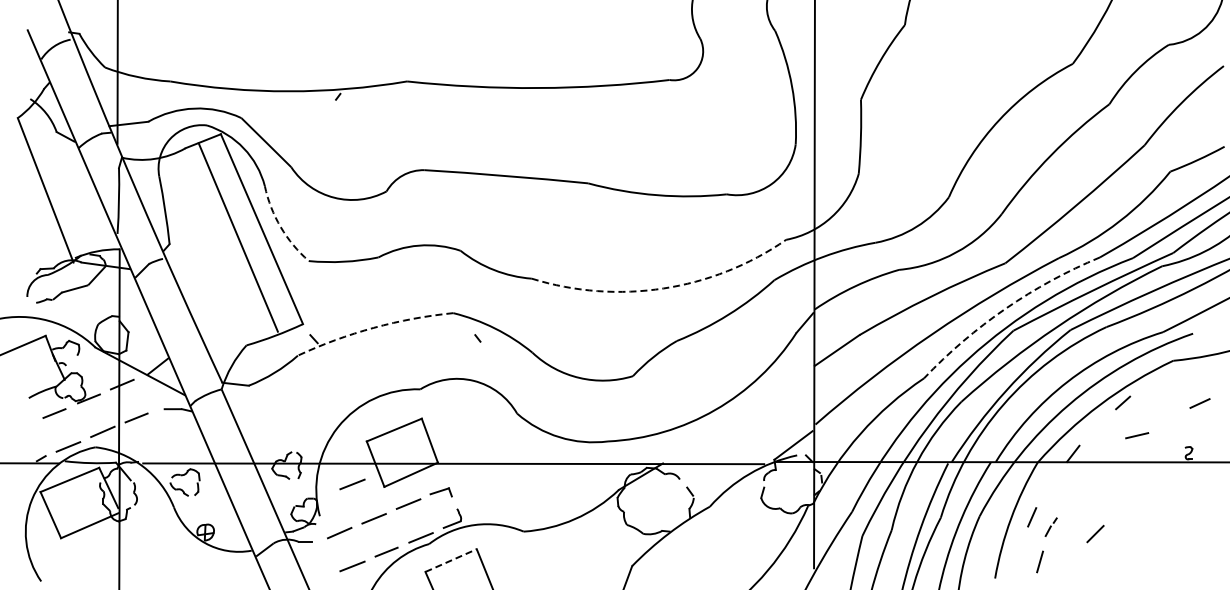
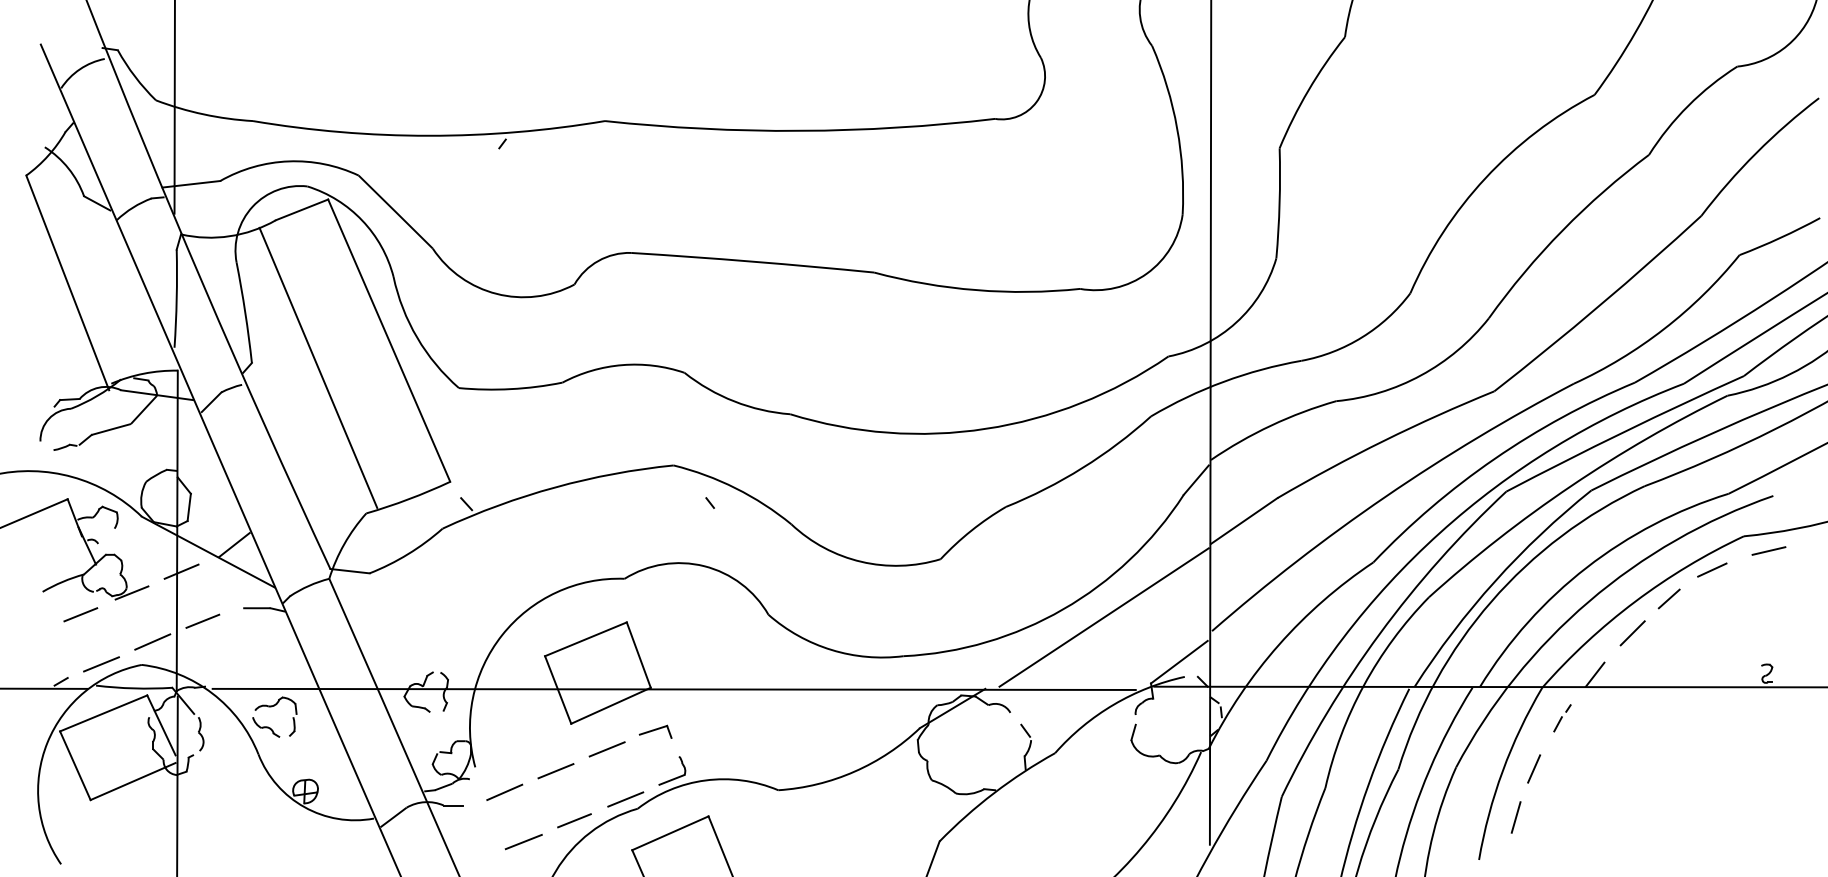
arc: (280, 227) -> (416, 338), dashed -> solid
line: (237, 237) -> (317, 367), moved
arc: (663, 288) -> (986, 428), dashed -> solid
arc: (1005, 308) -> (1494, 458), dashed -> solid
arc: (373, 327) -> (555, 486), dashed -> solid
line: (1199, 403) -> (1711, 570), moved
line: (742, 414) -> (1103, 616), added
line: (1137, 435) -> (1769, 550), moved
line: (352, 484) -> (523, 720), removed
part: (1050, 526) -> (1561, 717), moved
line: (1095, 533) -> (1632, 632), moved
line: (451, 560) -> (670, 833), dashed -> solid
line: (1039, 561) -> (1515, 816), moved

